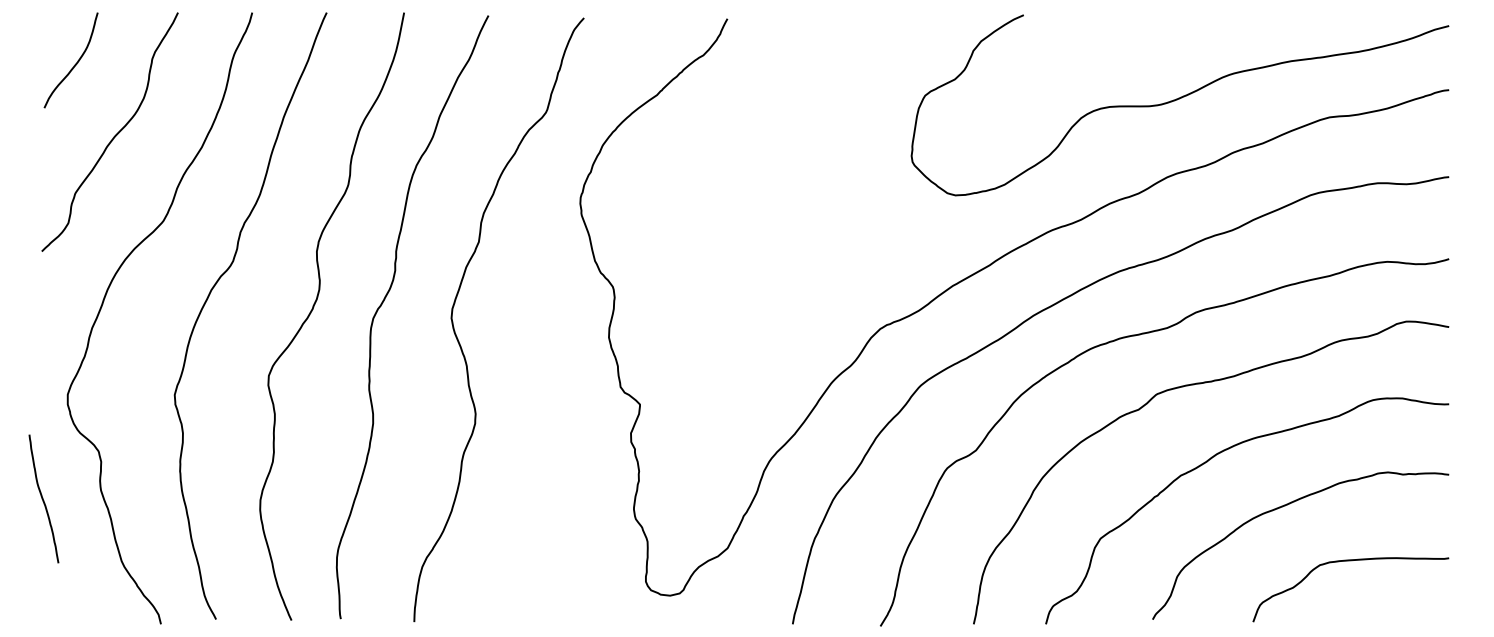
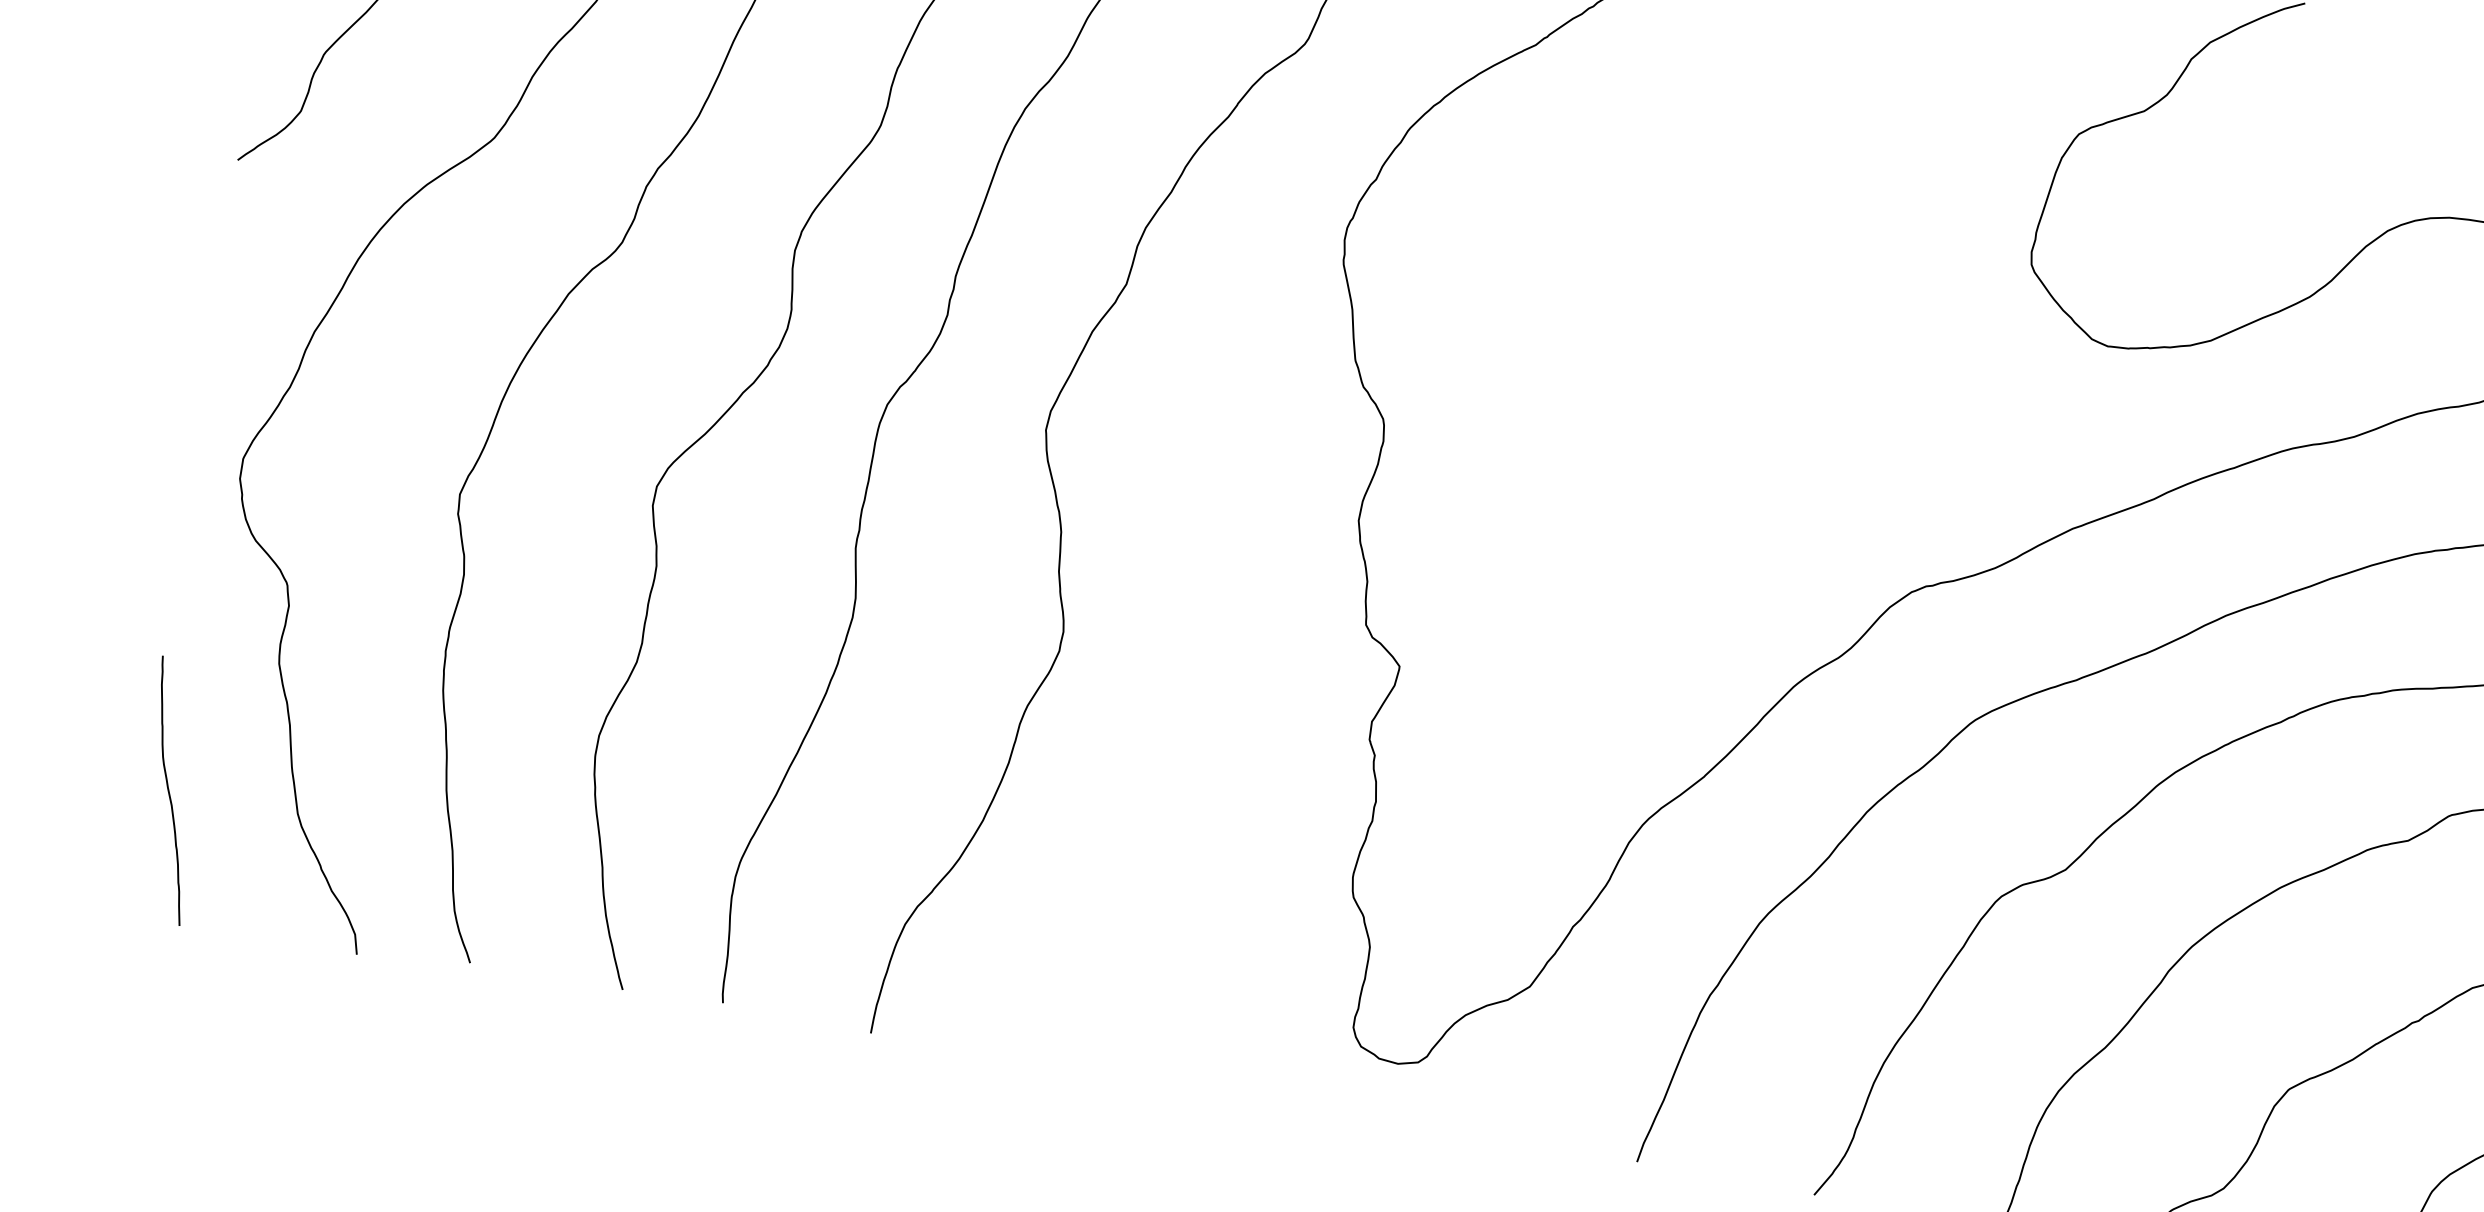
curve: (43, 498) -> (170, 789), moved

